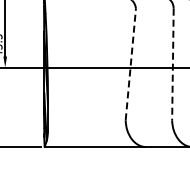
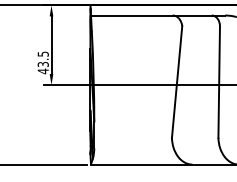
line: (131, 63) -> (177, 81), dashed -> solid
line: (173, 64) -> (219, 82), dashed -> solid

